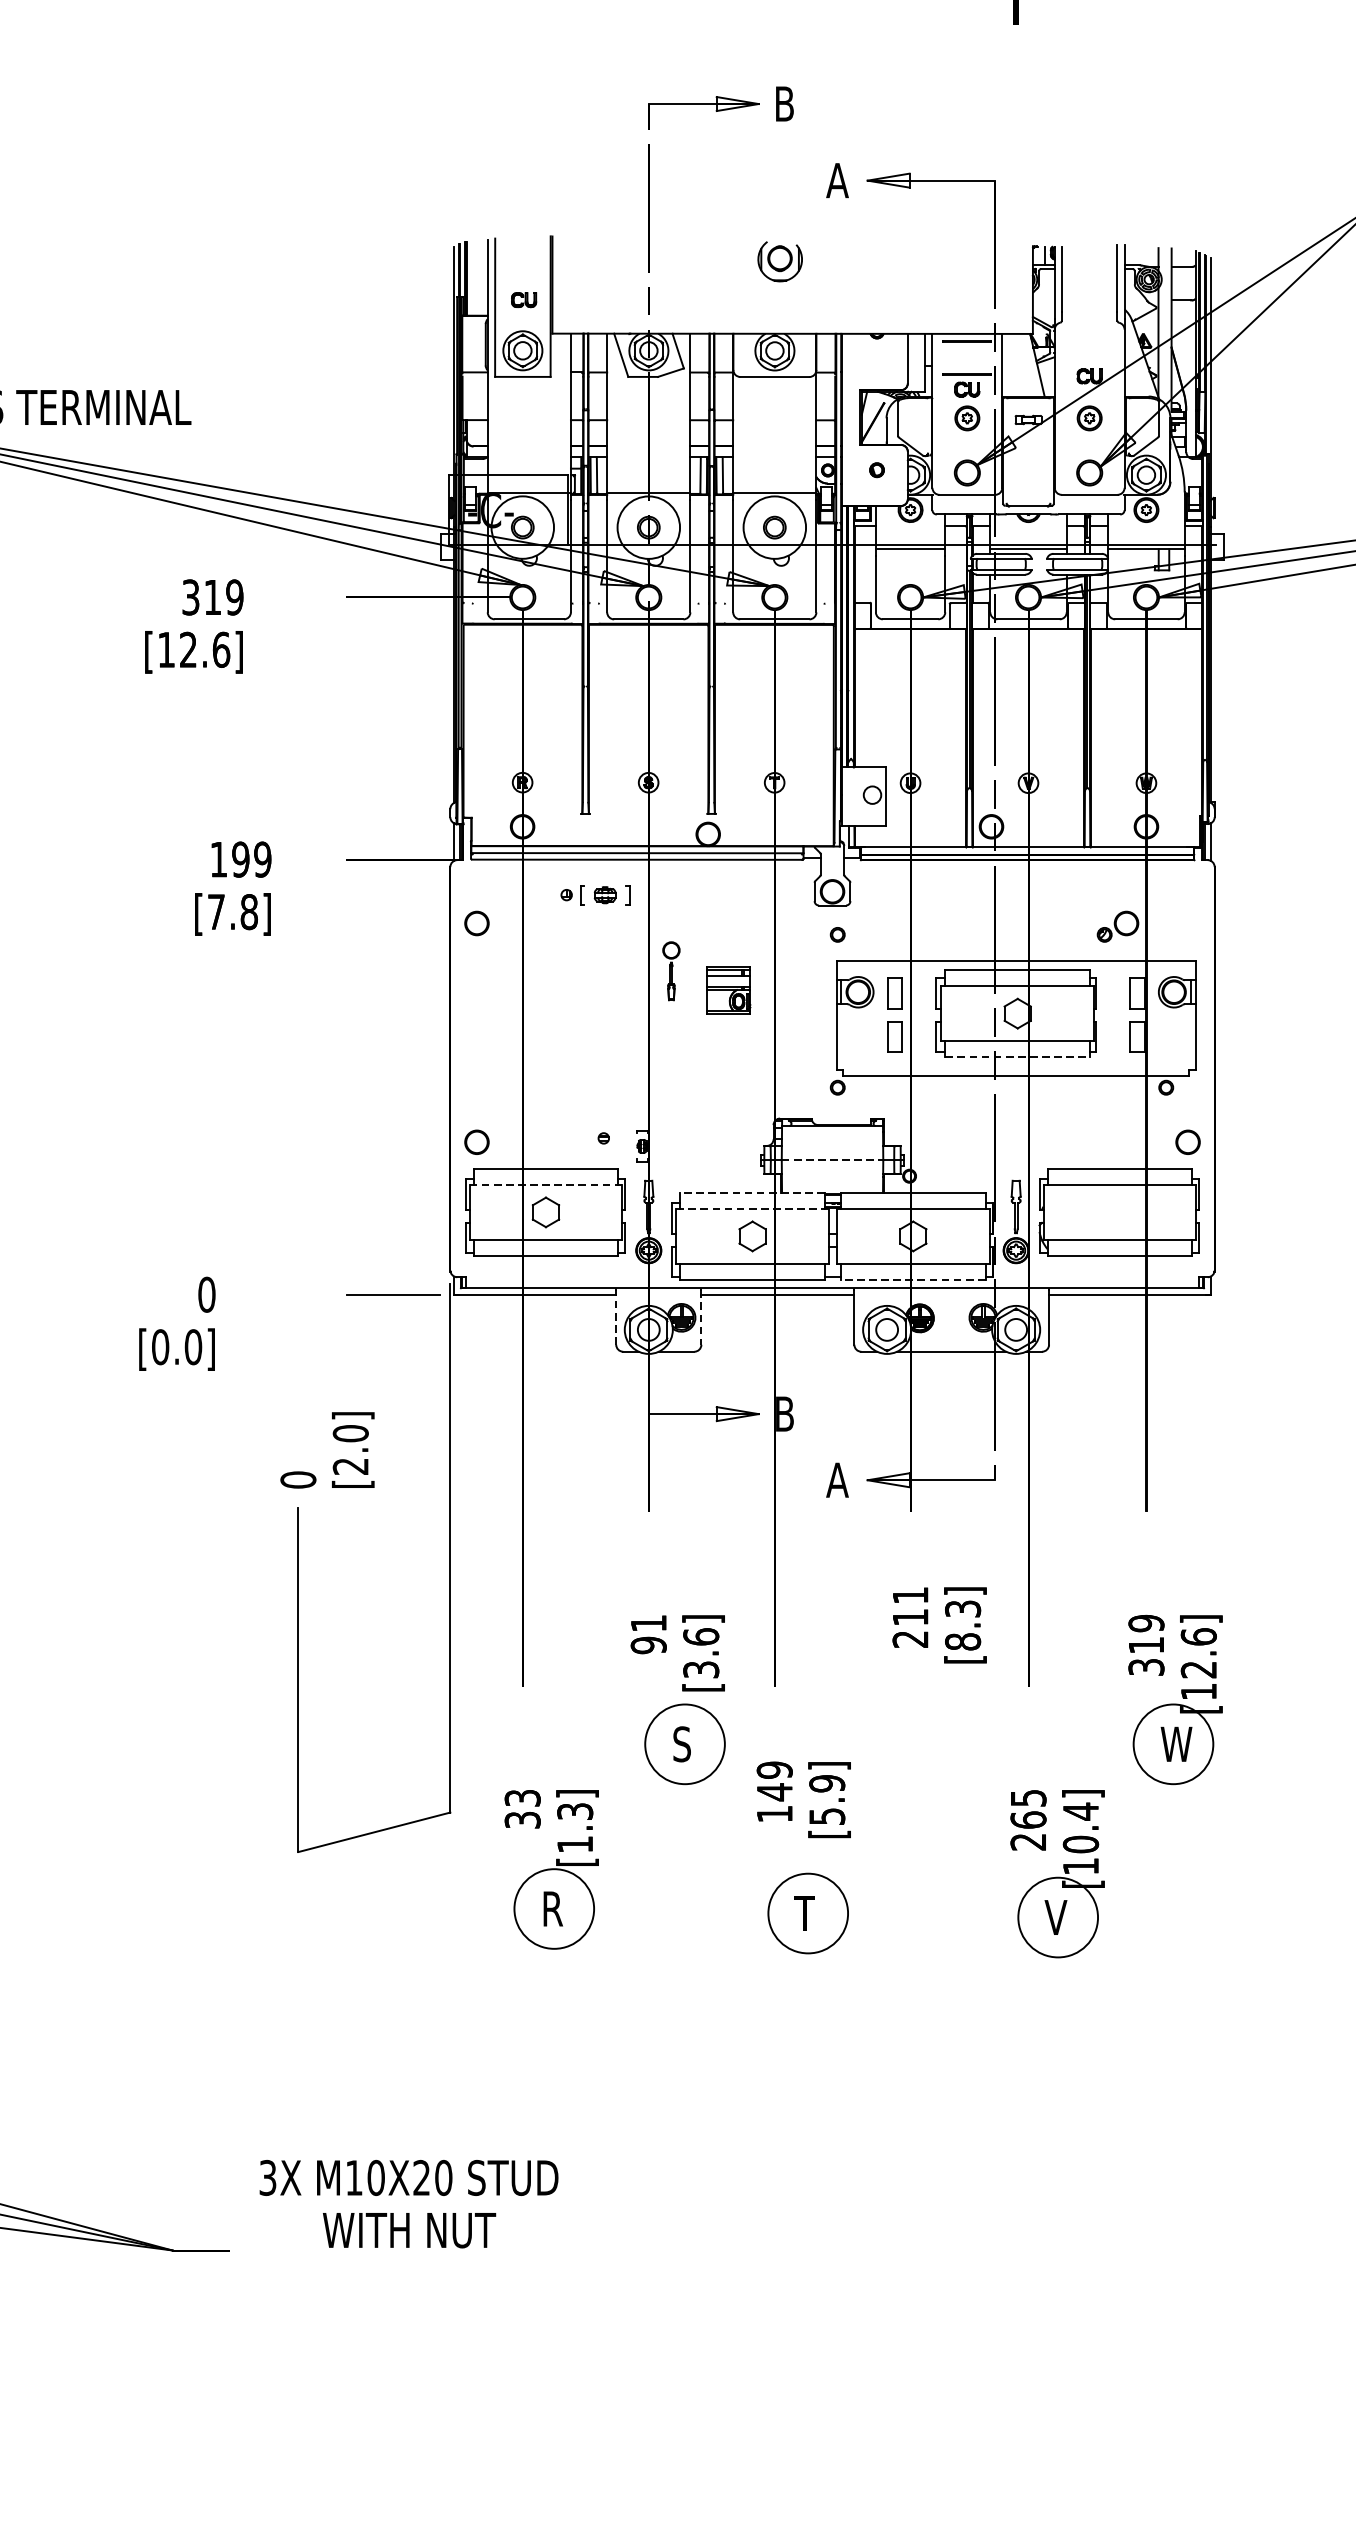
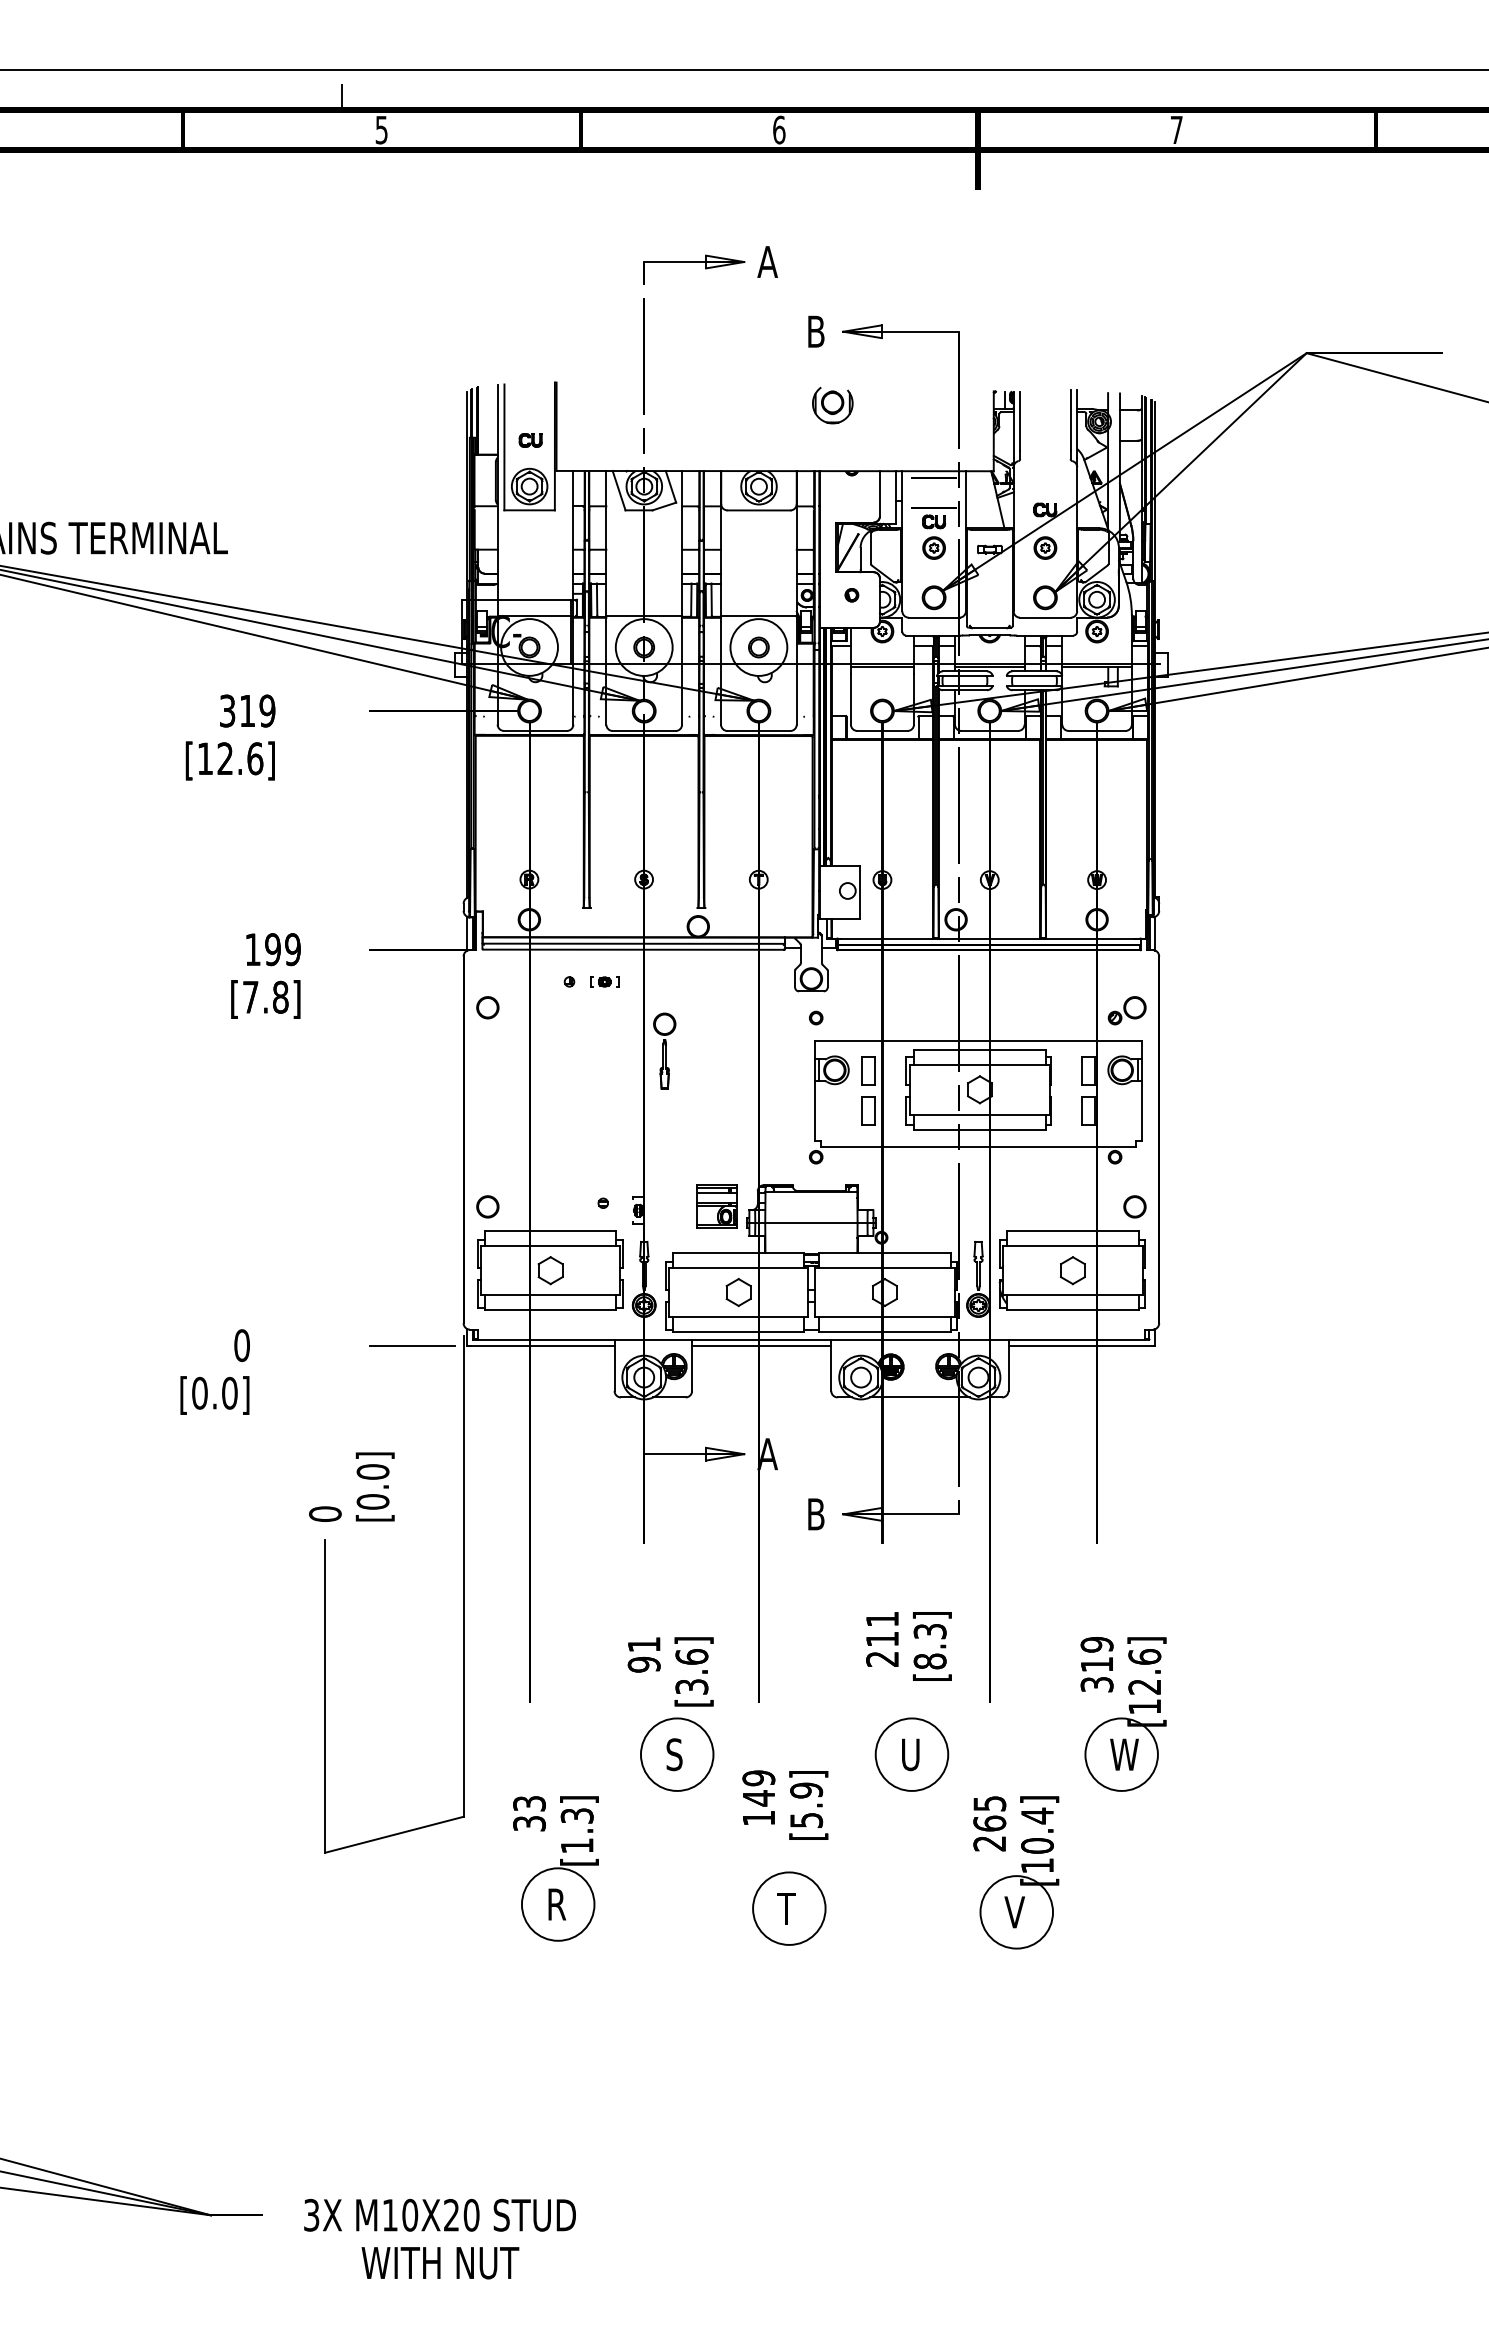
text: (784, 103) -> (767, 261), B -> A
text: (837, 180) -> (815, 331), A -> B
part: (779, 261) -> (832, 405), moved
part: (605, 894) -> (604, 981), size x0.62
part: (1117, 926) -> (1126, 1010), moved
part: (671, 970) -> (664, 1050), size x1.43
part: (728, 990) -> (716, 1206), moved
line: (1017, 1057) -> (979, 1129), dashed -> solid
line: (832, 1160) -> (811, 1223), dashed -> solid
line: (545, 1184) -> (550, 1245), dashed -> solid
line: (752, 1192) -> (738, 1252), dashed -> solid
line: (752, 1208) -> (738, 1267), dashed -> solid
part: (1119, 1212) -> (1072, 1270), added
line: (912, 1280) -> (884, 1332), dashed -> solid
line: (616, 1317) -> (614, 1366), dashed -> solid
line: (701, 1317) -> (692, 1366), dashed -> solid
text: (784, 1414) -> (767, 1454), B -> A
text: (350, 1466) -> (372, 1501), [2.0] -> [0.0]
text: (837, 1480) -> (815, 1514), A -> B
part: (942, 1744) -> (911, 1754), added
text: (408, 2203) -> (439, 2238), moved

